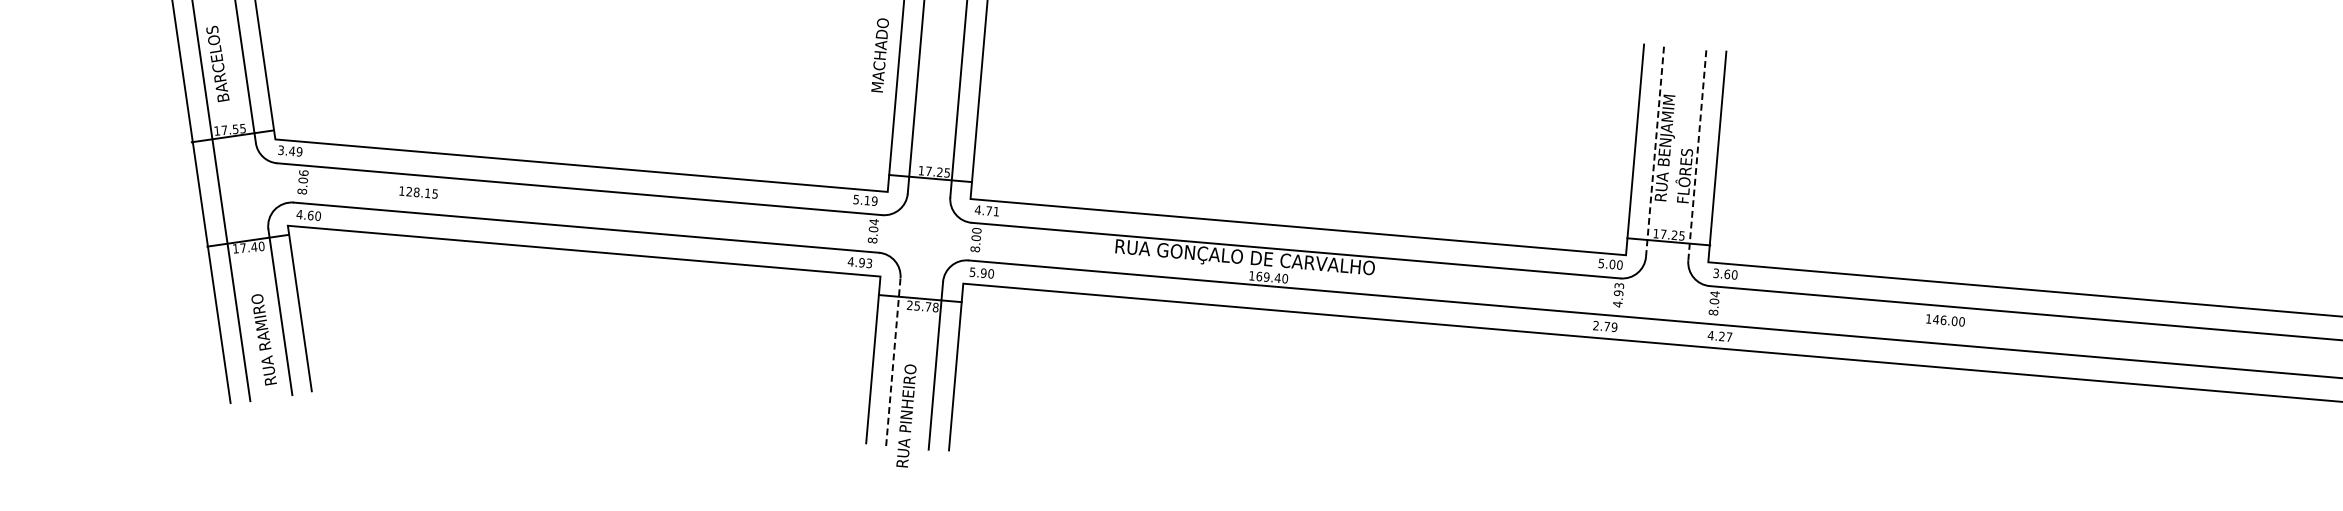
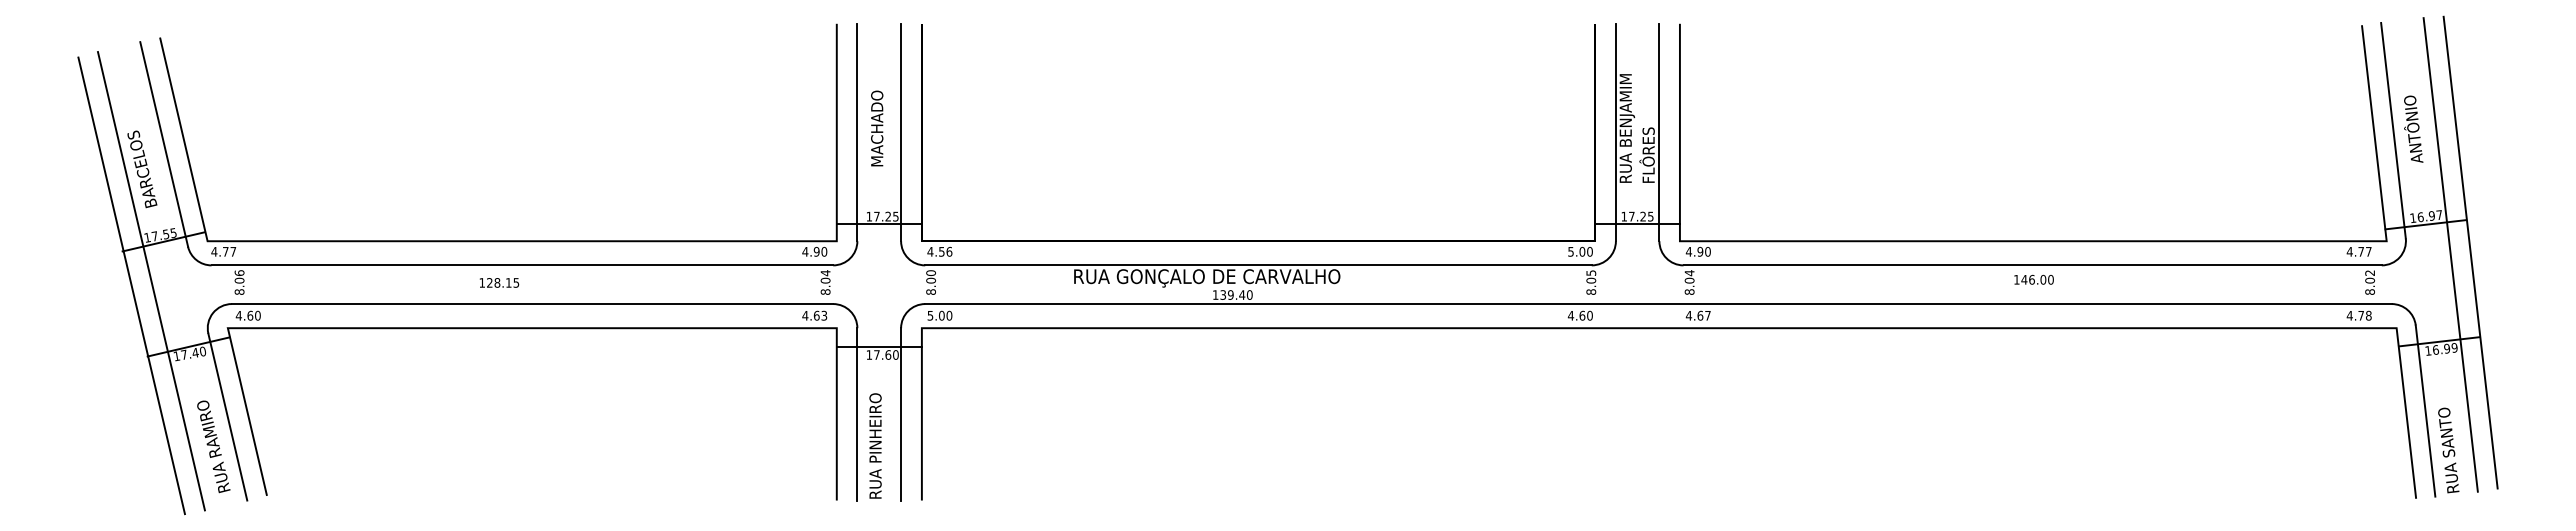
text: (880, 55) -> (877, 128), moved
text: (290, 150) -> (223, 251), 3.49 -> 4.77
line: (1654, 151) -> (1615, 132), dashed -> solid
line: (1697, 154) -> (1659, 132), dashed -> solid
text: (418, 192) -> (499, 282), moved
text: (865, 200) -> (814, 251), 5.19 -> 4.90
text: (992, 210) -> (945, 251), 4.71 -> 4.56
text: (861, 262) -> (816, 315), 4.93 -> 4.63
text: (983, 272) -> (941, 315), 5.90 -> 5.00
text: (1721, 273) -> (1694, 251), 3.60 -> 4.90
text: (1259, 276) -> (1223, 294), 169.40 -> 139.40
text: (1618, 295) -> (1591, 282), 4.93 -> 8.05
text: (922, 305) -> (882, 354), 25.78 -> 17.60
text: (1945, 320) -> (2033, 279), moved
text: (1604, 326) -> (1579, 315), 2.79 -> 4.60
text: (1722, 336) -> (1700, 315), 4.27 -> 4.67
line: (893, 361) -> (857, 413), dashed -> solid
text: (906, 415) -> (875, 445), moved

